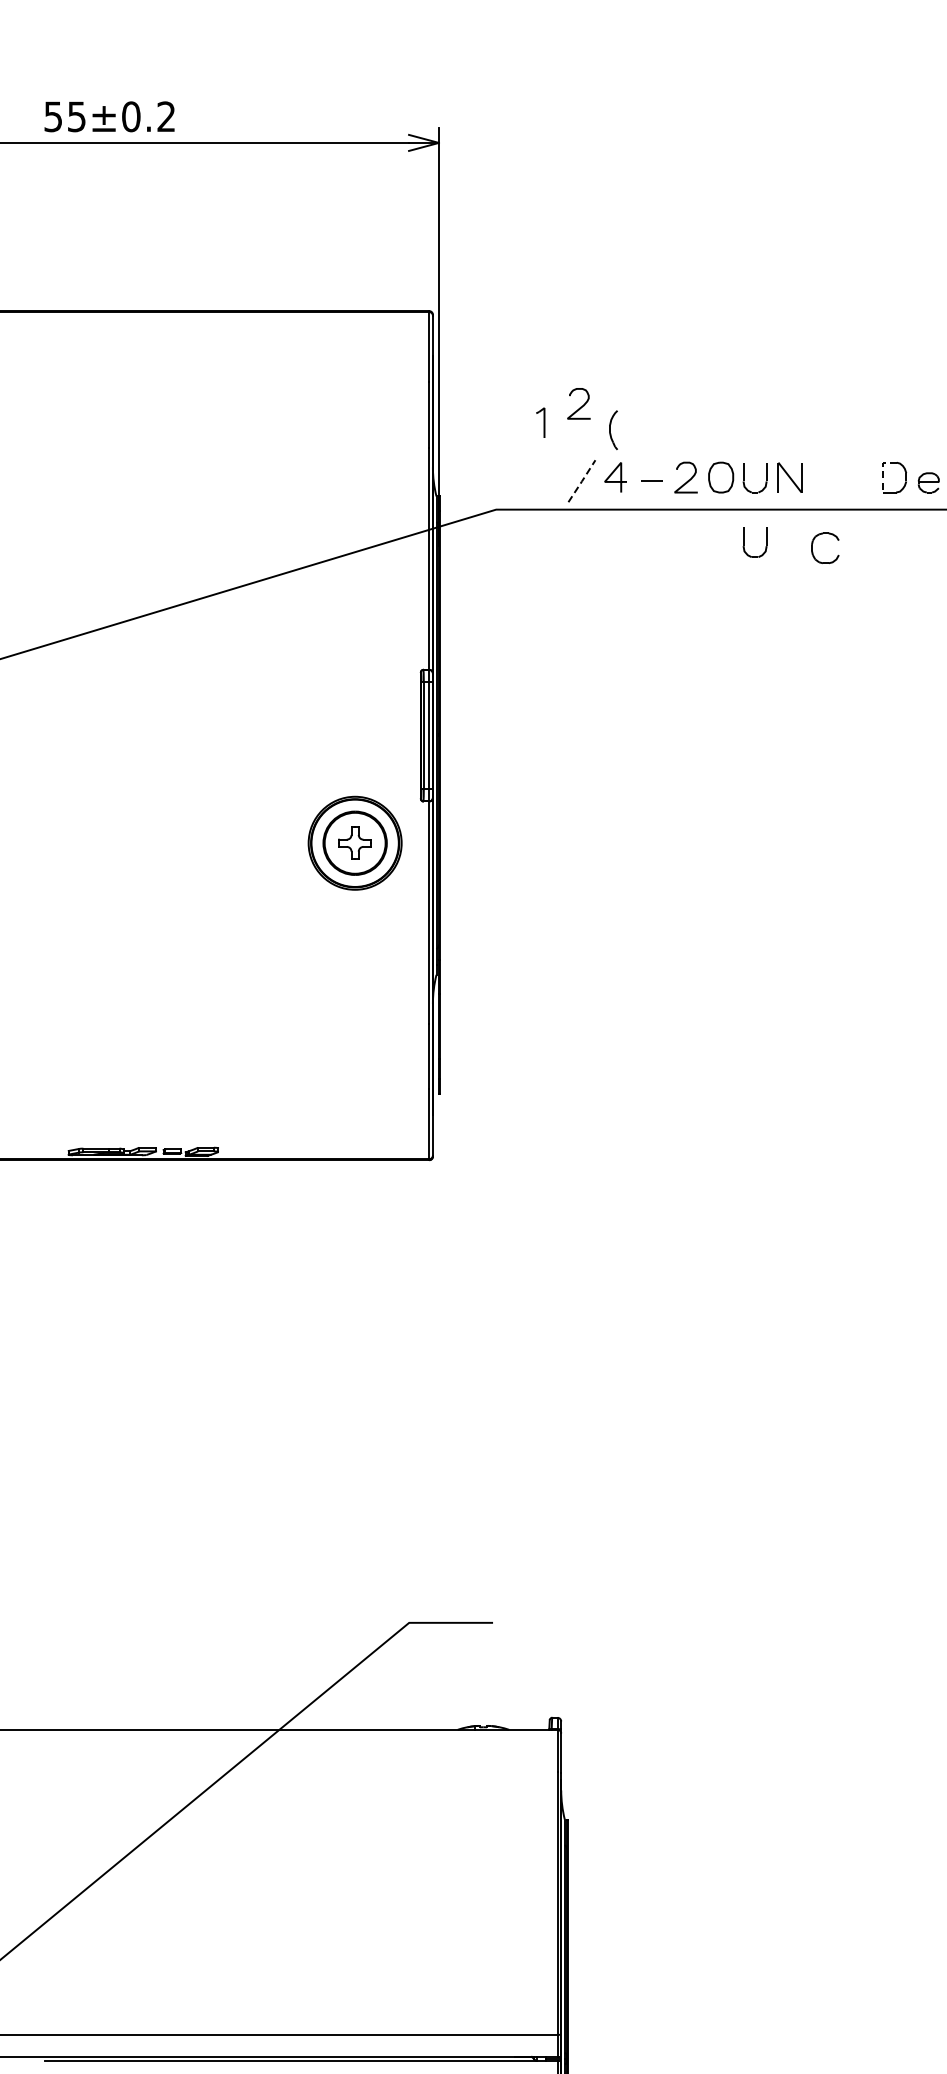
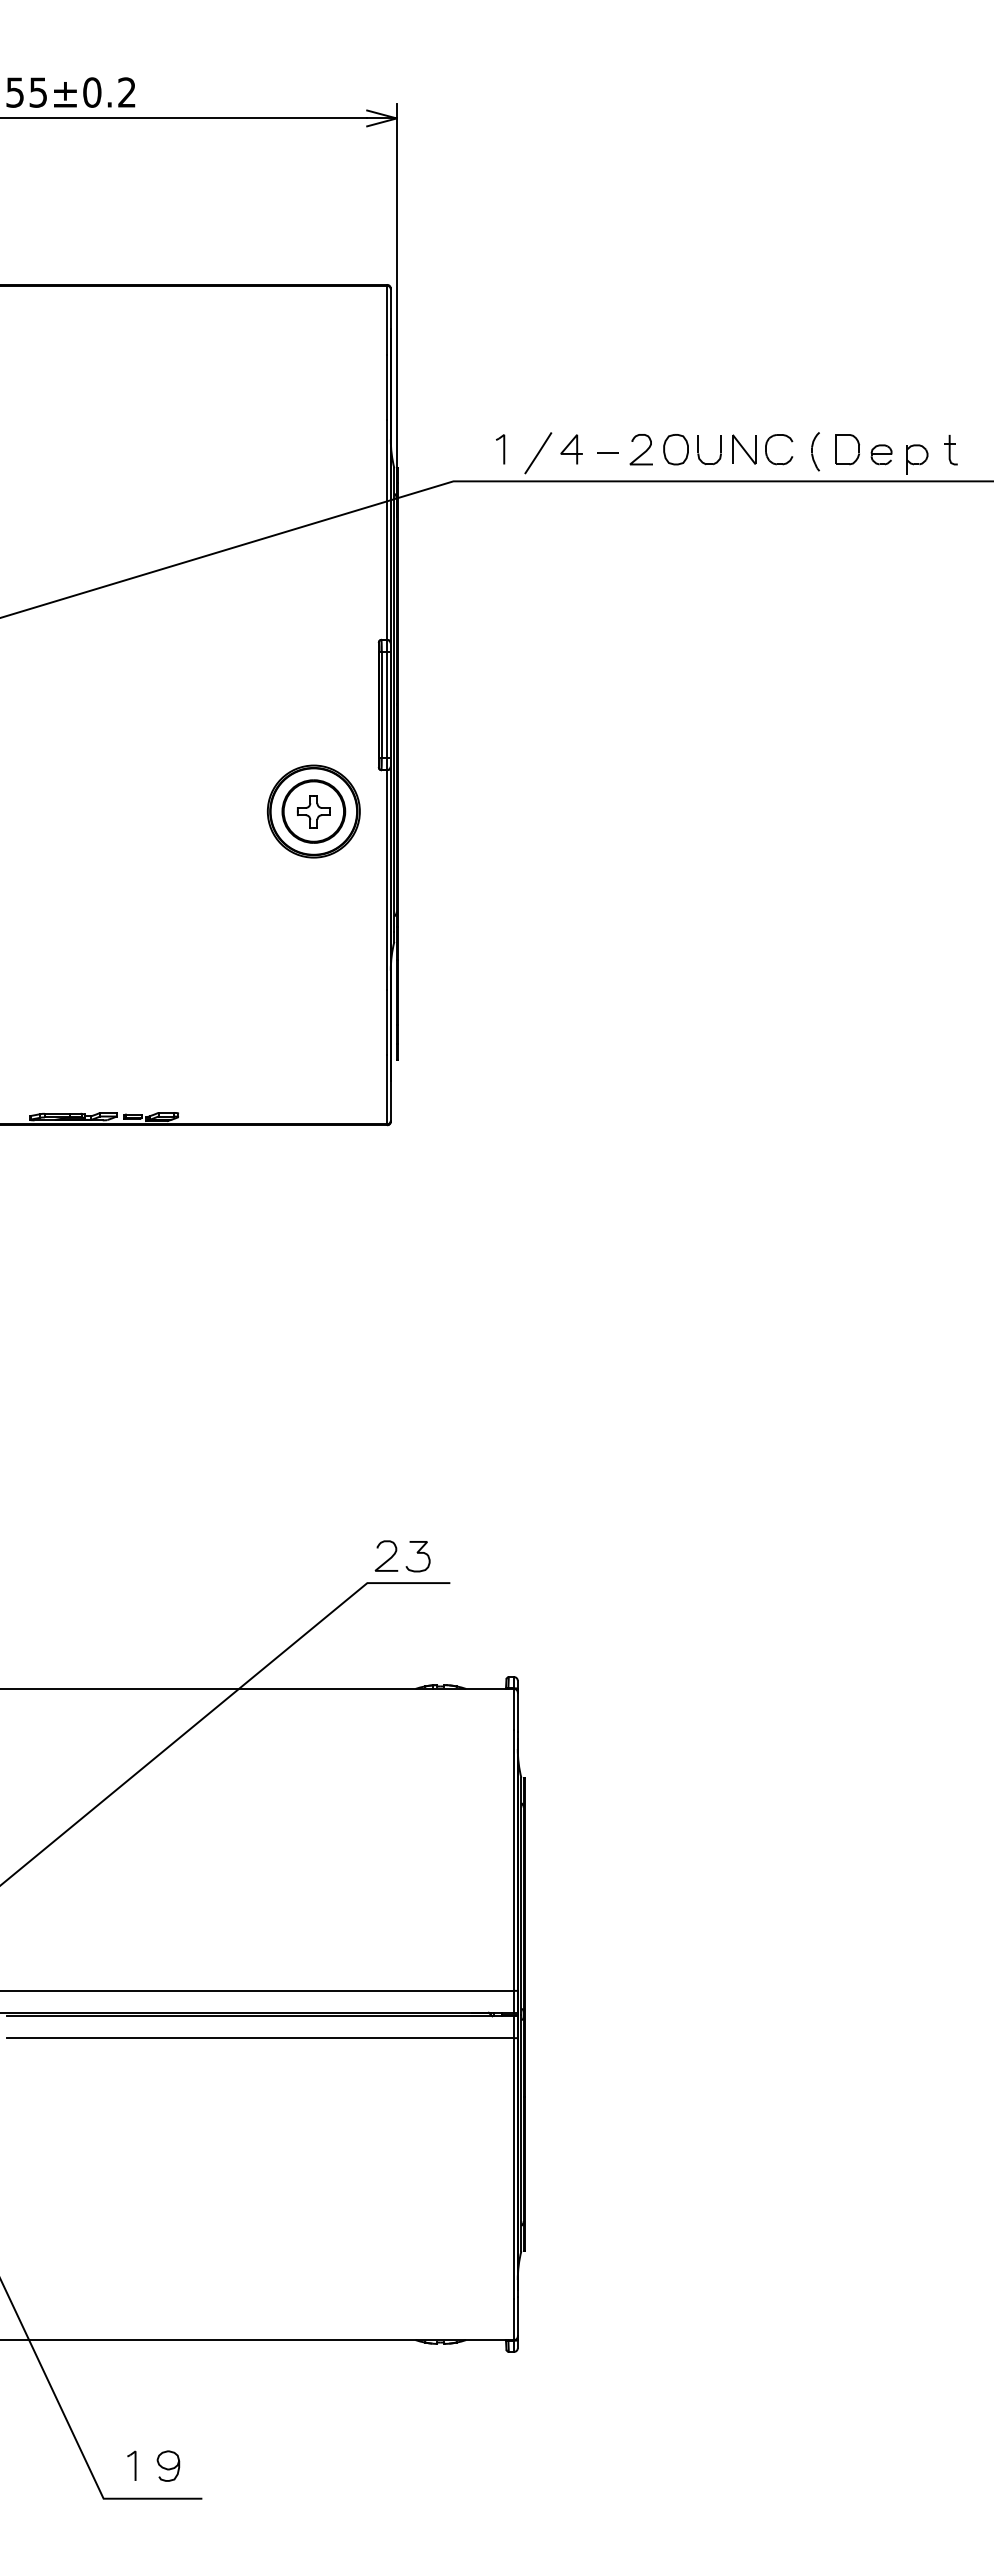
curve: (579, 407) -> (535, 380), removed
part: (540, 422) -> (500, 449), moved
part: (613, 429) -> (815, 451), moved
line: (883, 470) -> (836, 442), dashed -> solid
line: (582, 481) -> (538, 453), dashed -> solid
part: (744, 546) -> (699, 517), removed
part: (813, 552) -> (767, 453), moved
part: (438, 1591) -> (396, 1552), added

